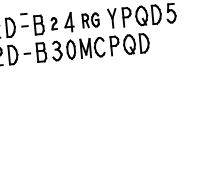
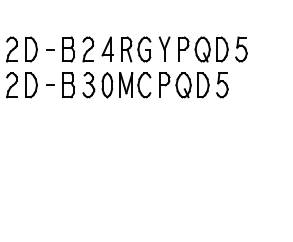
line: (24, 14) -> (50, 33), removed
part: (91, 20) -> (136, 49), size x1.43
part: (54, 23) -> (88, 49), size x1.67
part: (159, 42) -> (222, 85), added

